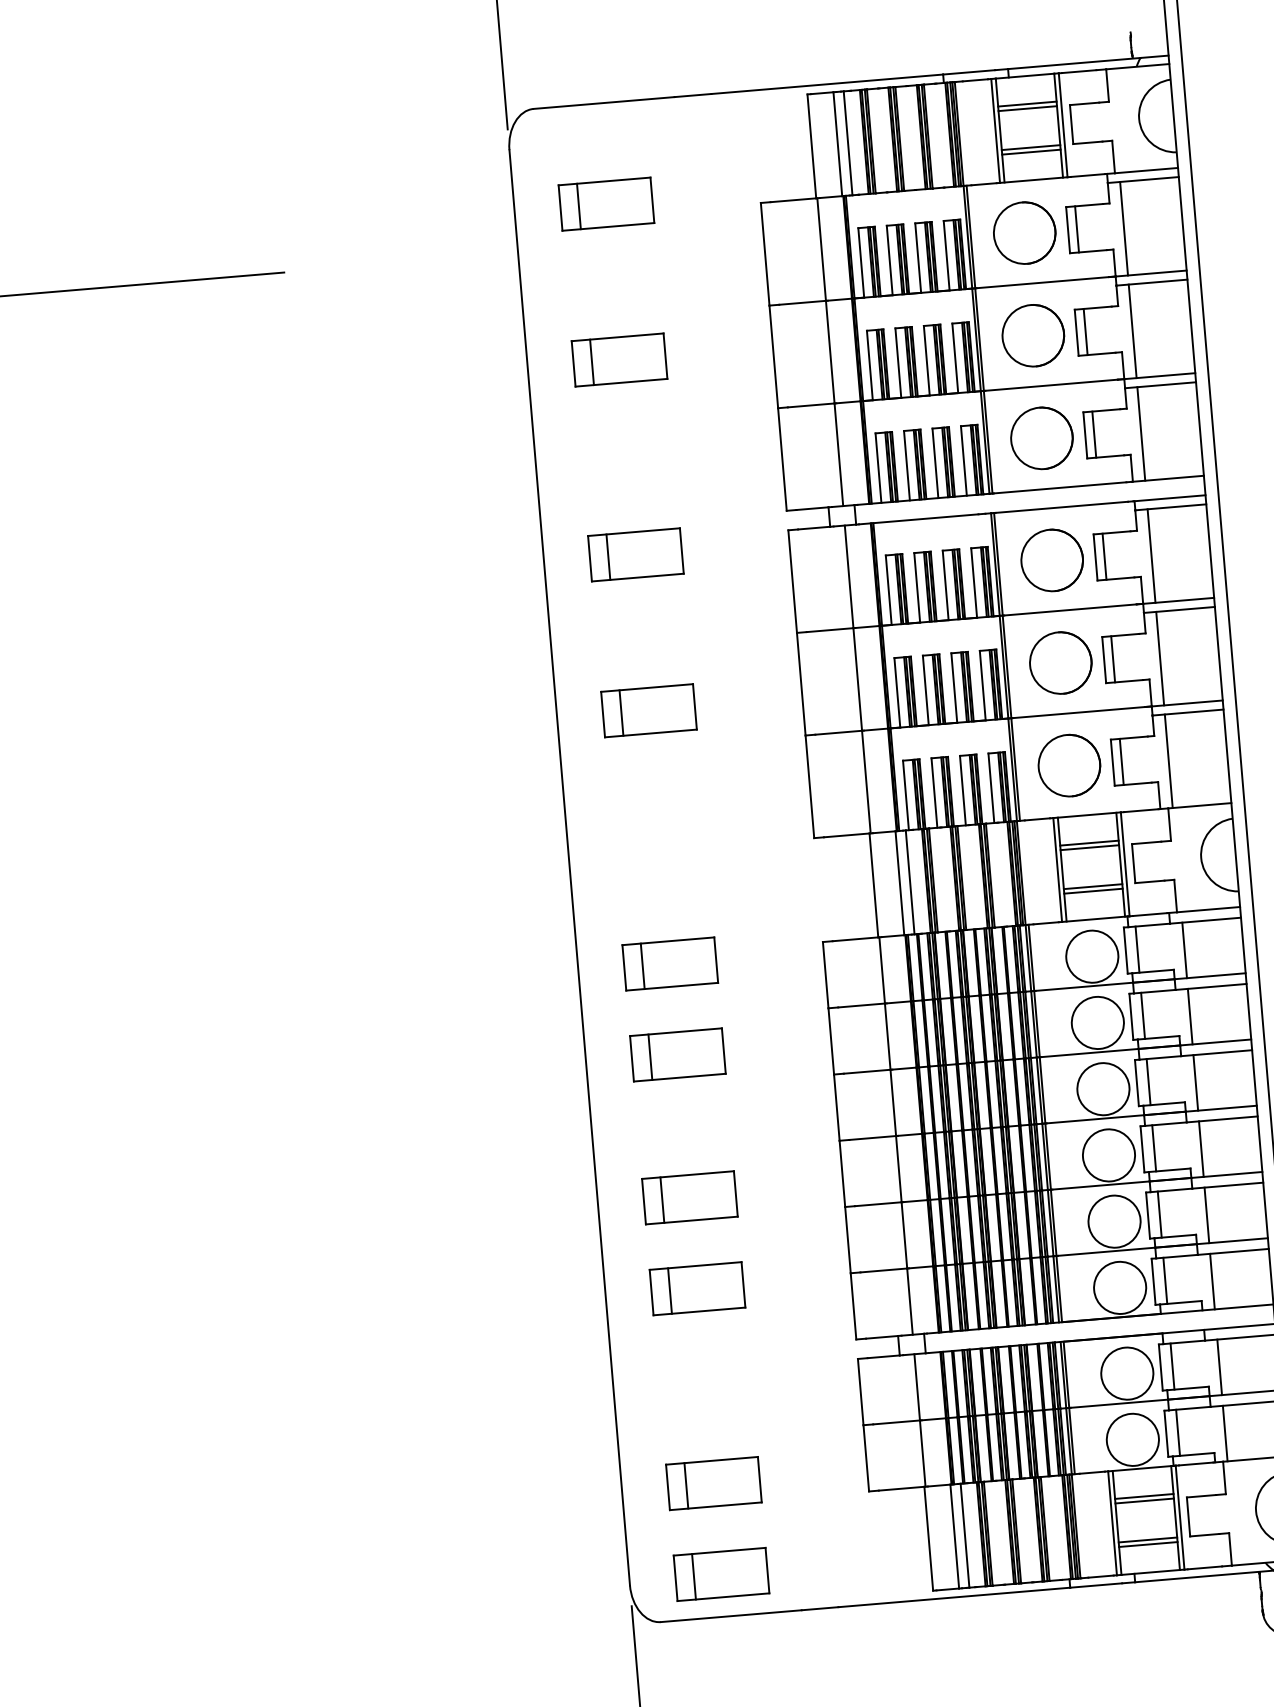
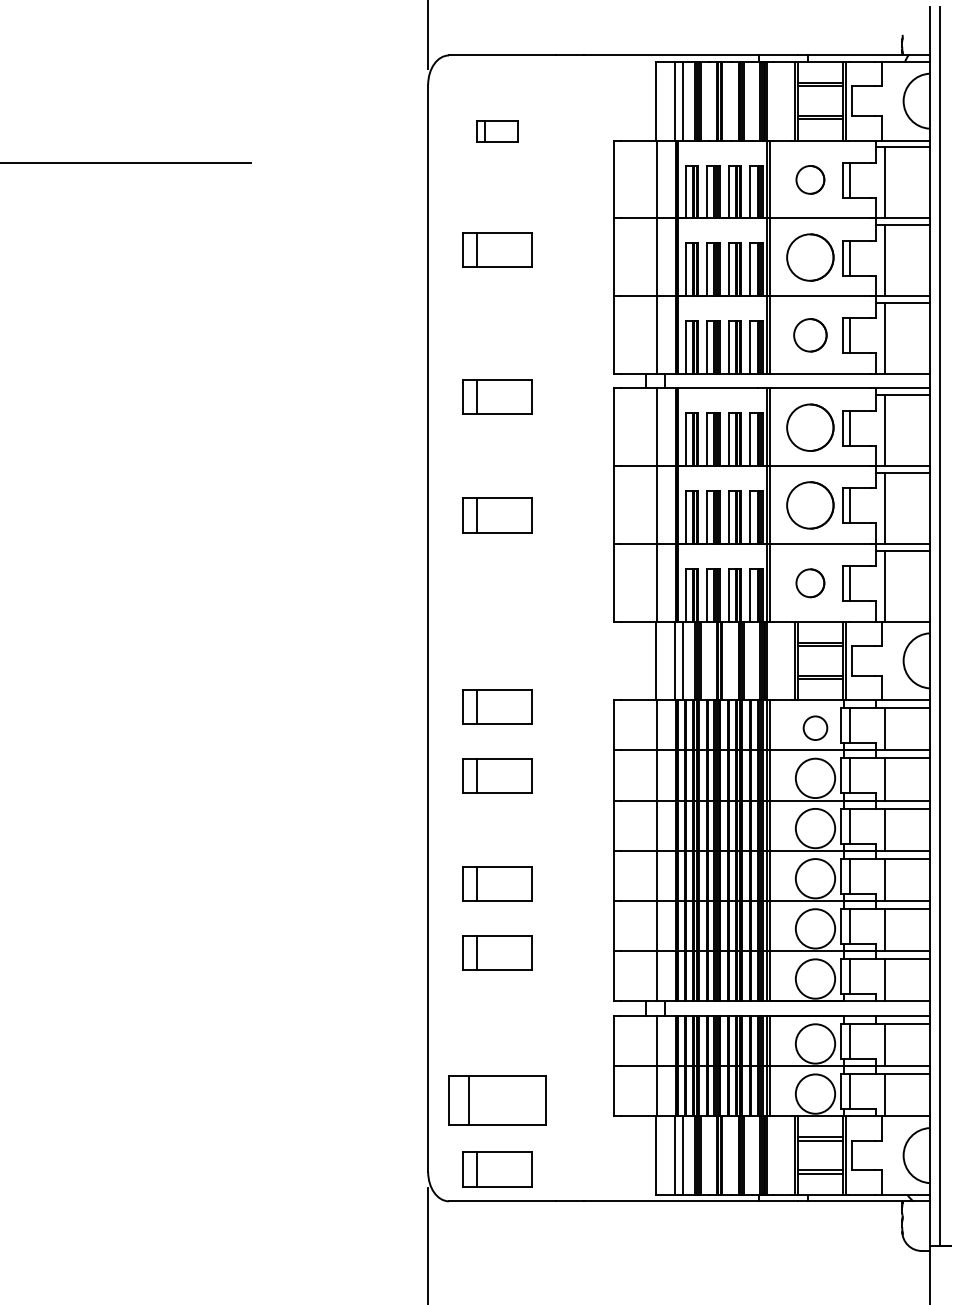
part: (606, 203) -> (497, 131), size x0.6
part: (1024, 232) -> (810, 179), size x0.6
circle: (1042, 438) -> (810, 335), size x0.7
circle: (1069, 766) -> (810, 583), size x0.6
circle: (1092, 955) -> (815, 727), size x0.6
part: (713, 1483) -> (497, 1100), size x1.4

